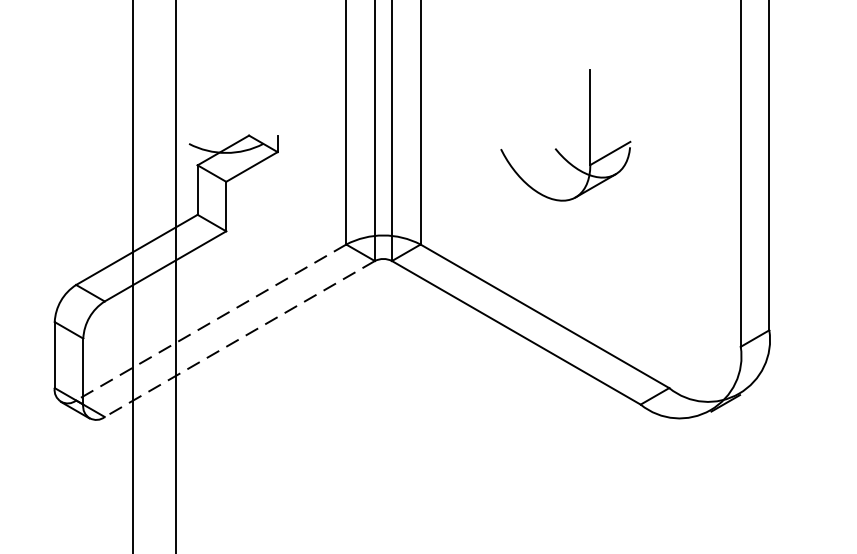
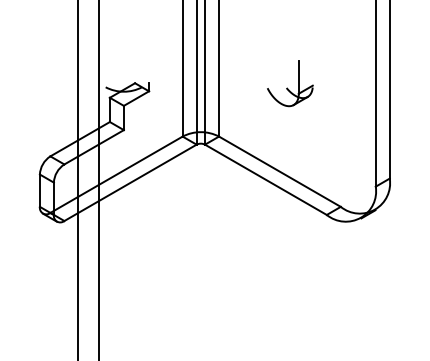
part: (566, 136) -> (290, 83), size x0.71
line: (211, 324) -> (116, 175), dashed -> solid
line: (239, 340) -> (130, 183), dashed -> solid

